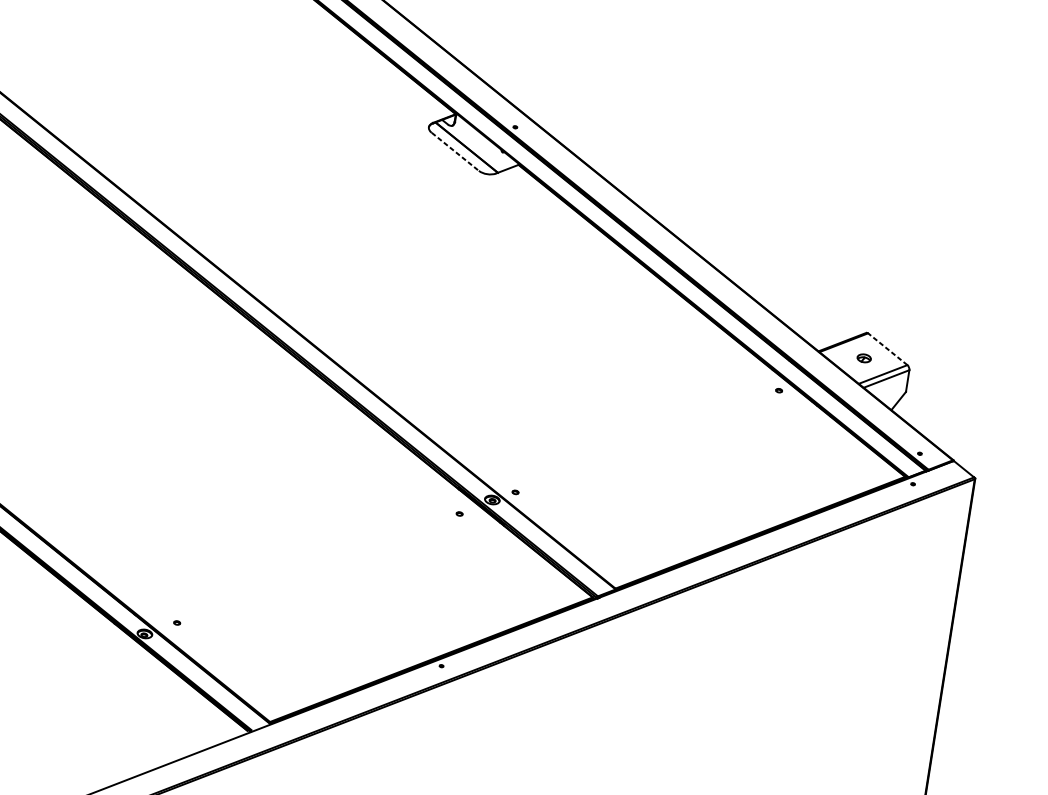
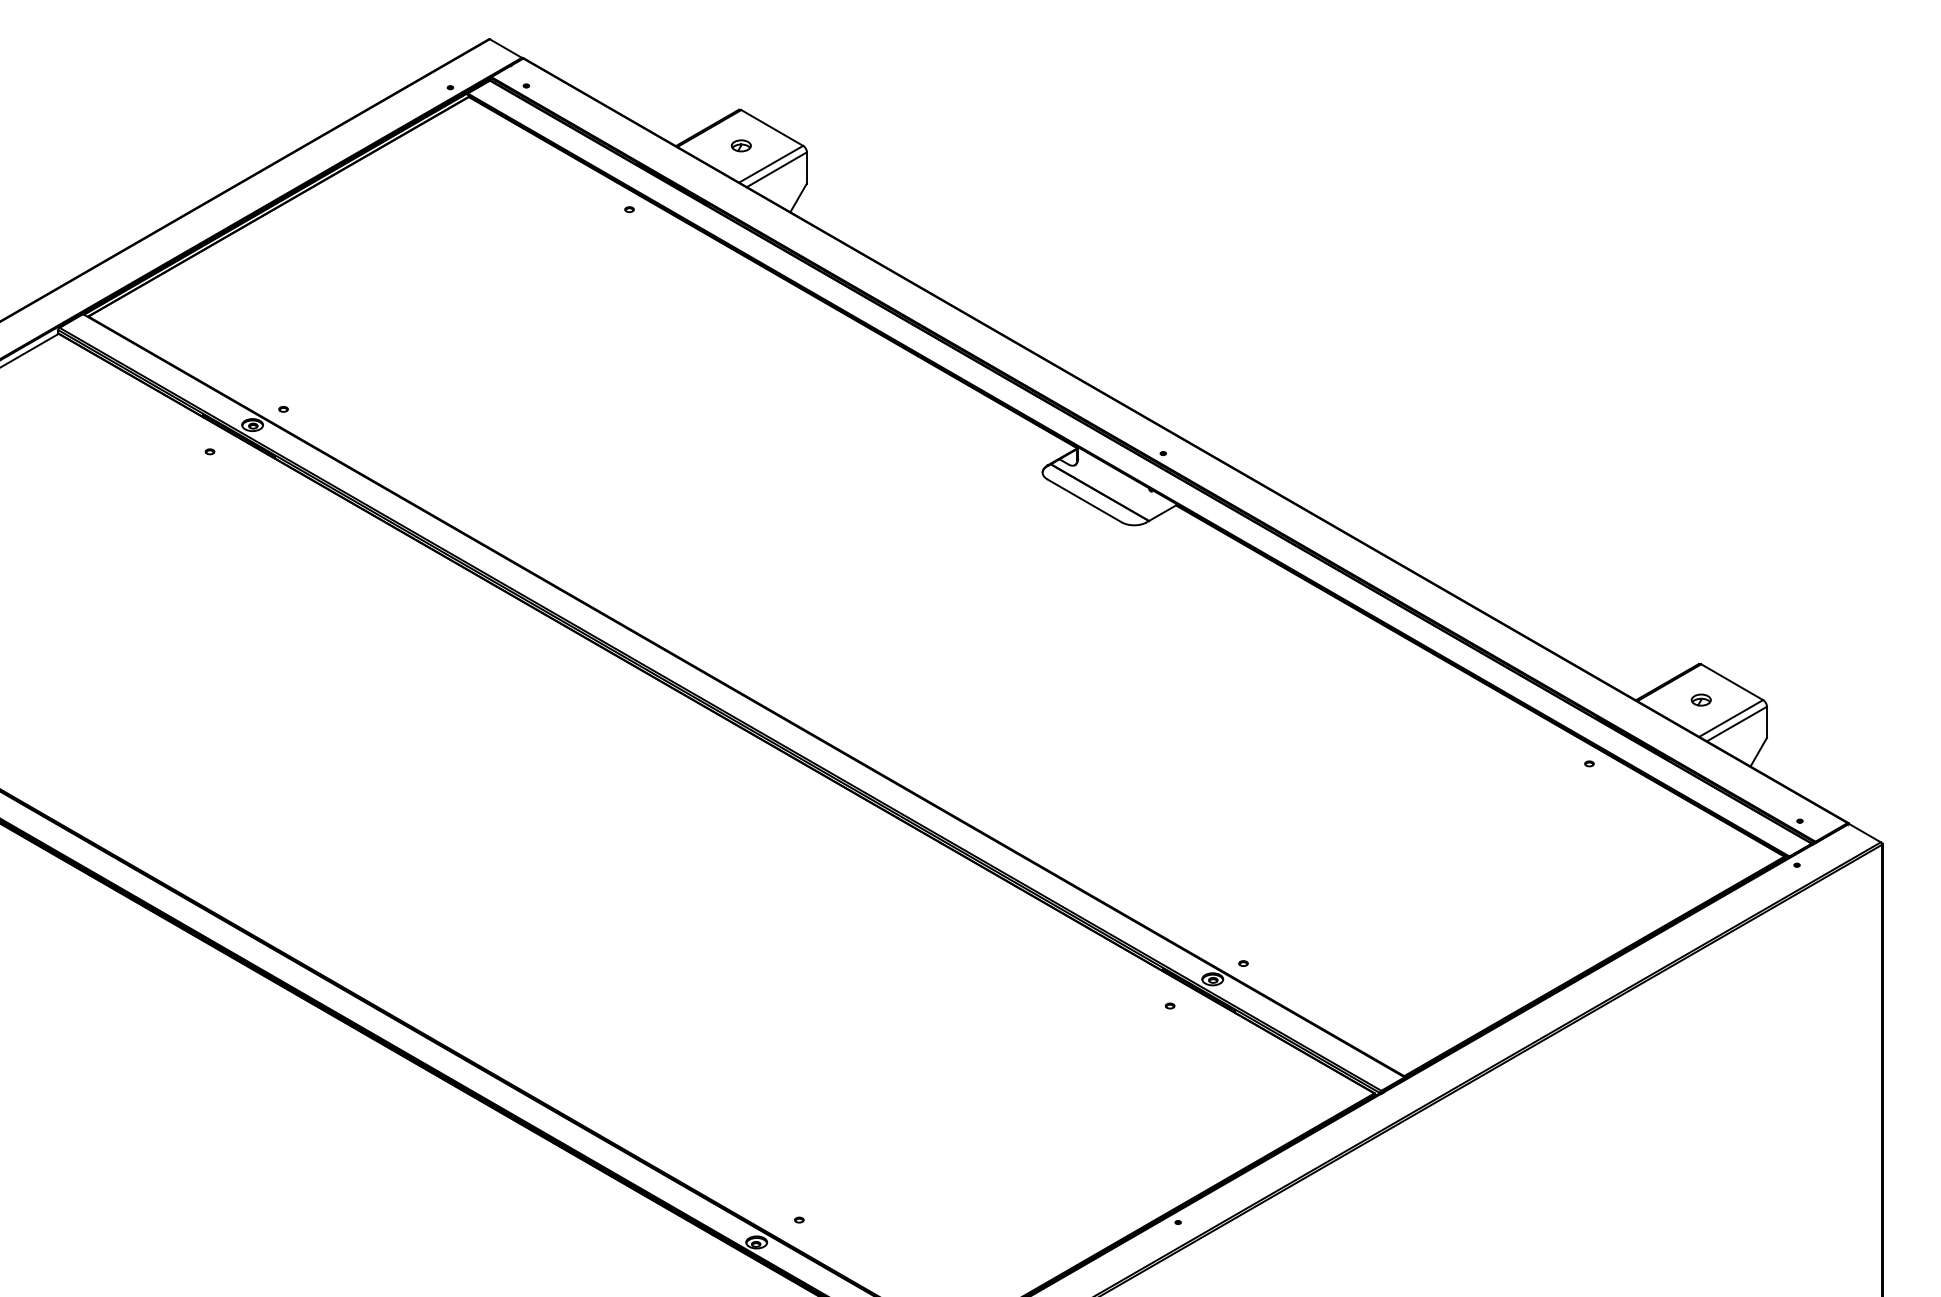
line: (455, 152) -> (1084, 501), dashed -> solid
line: (887, 349) -> (1732, 682), dashed -> solid

